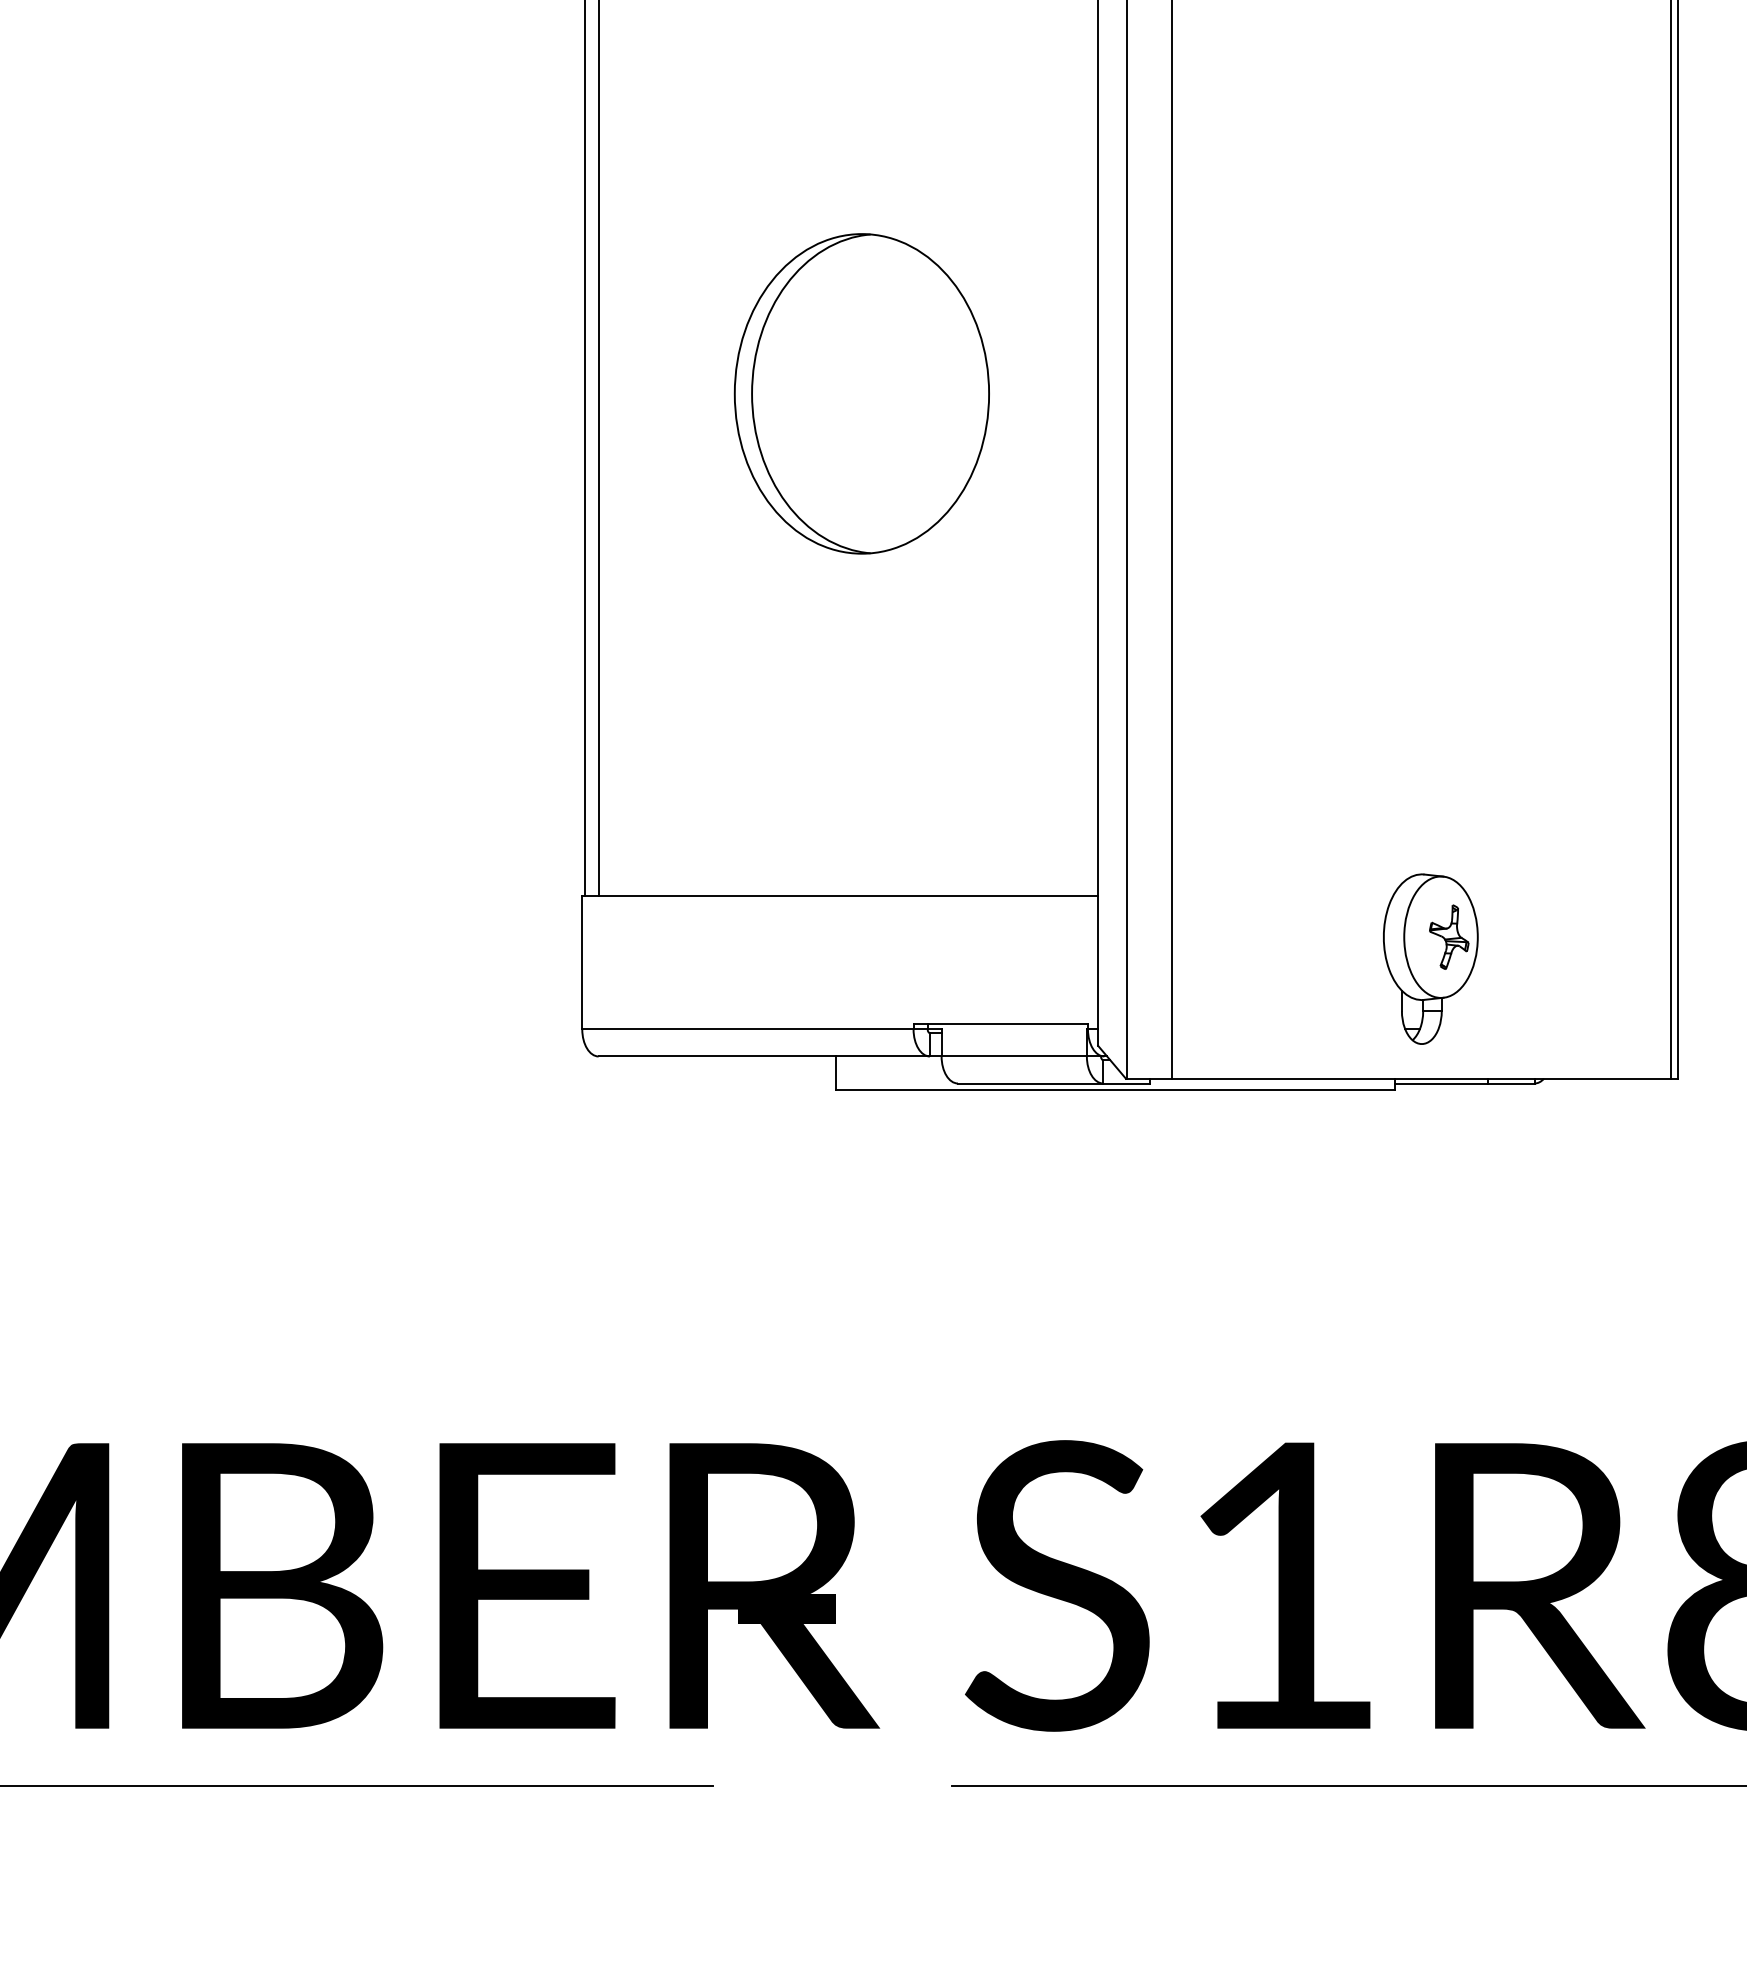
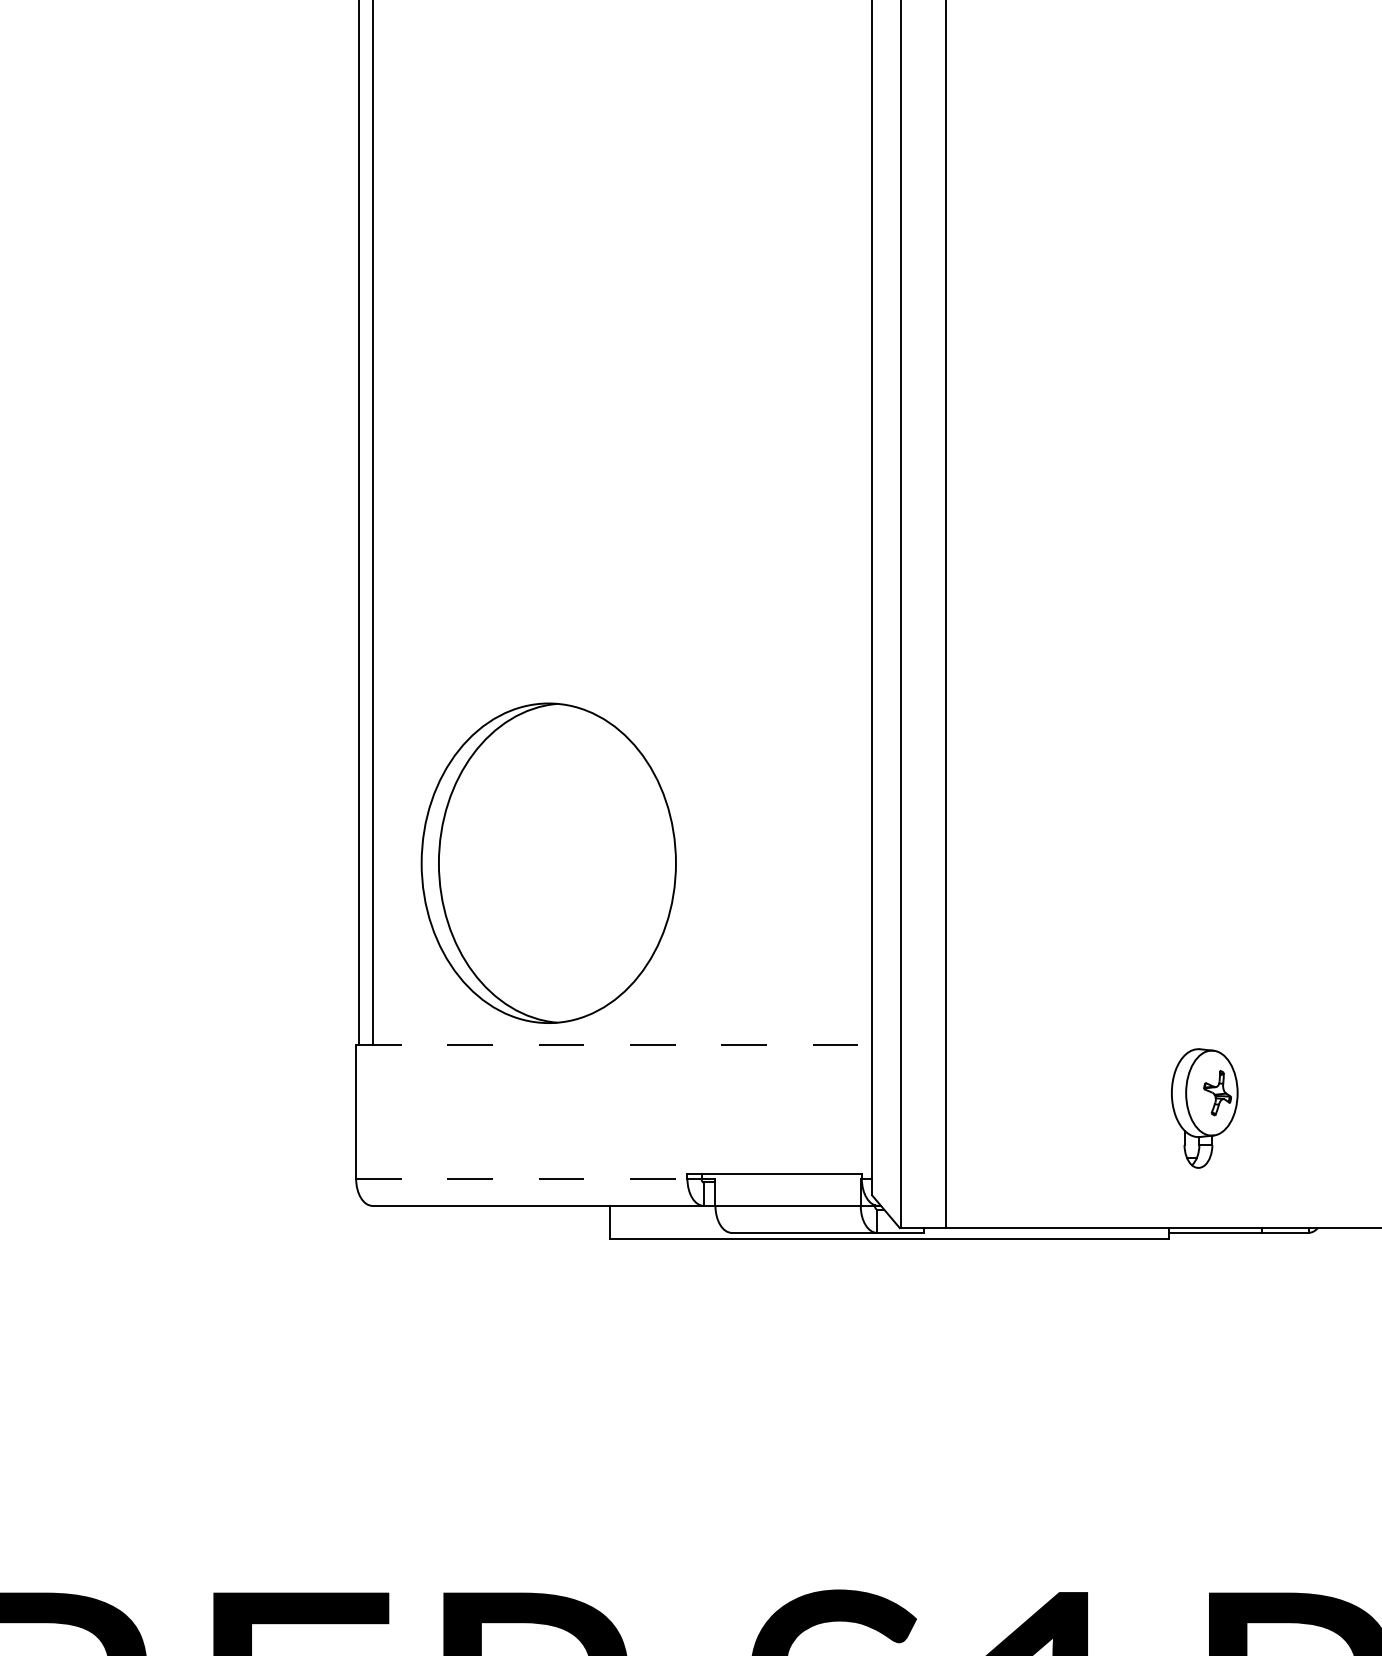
part: (861, 393) -> (548, 862), moved
line: (840, 895) -> (614, 1044), solid -> dashed
part: (1430, 958) -> (1204, 1107), size x0.7
line: (747, 1029) -> (521, 1178), solid -> dashed

